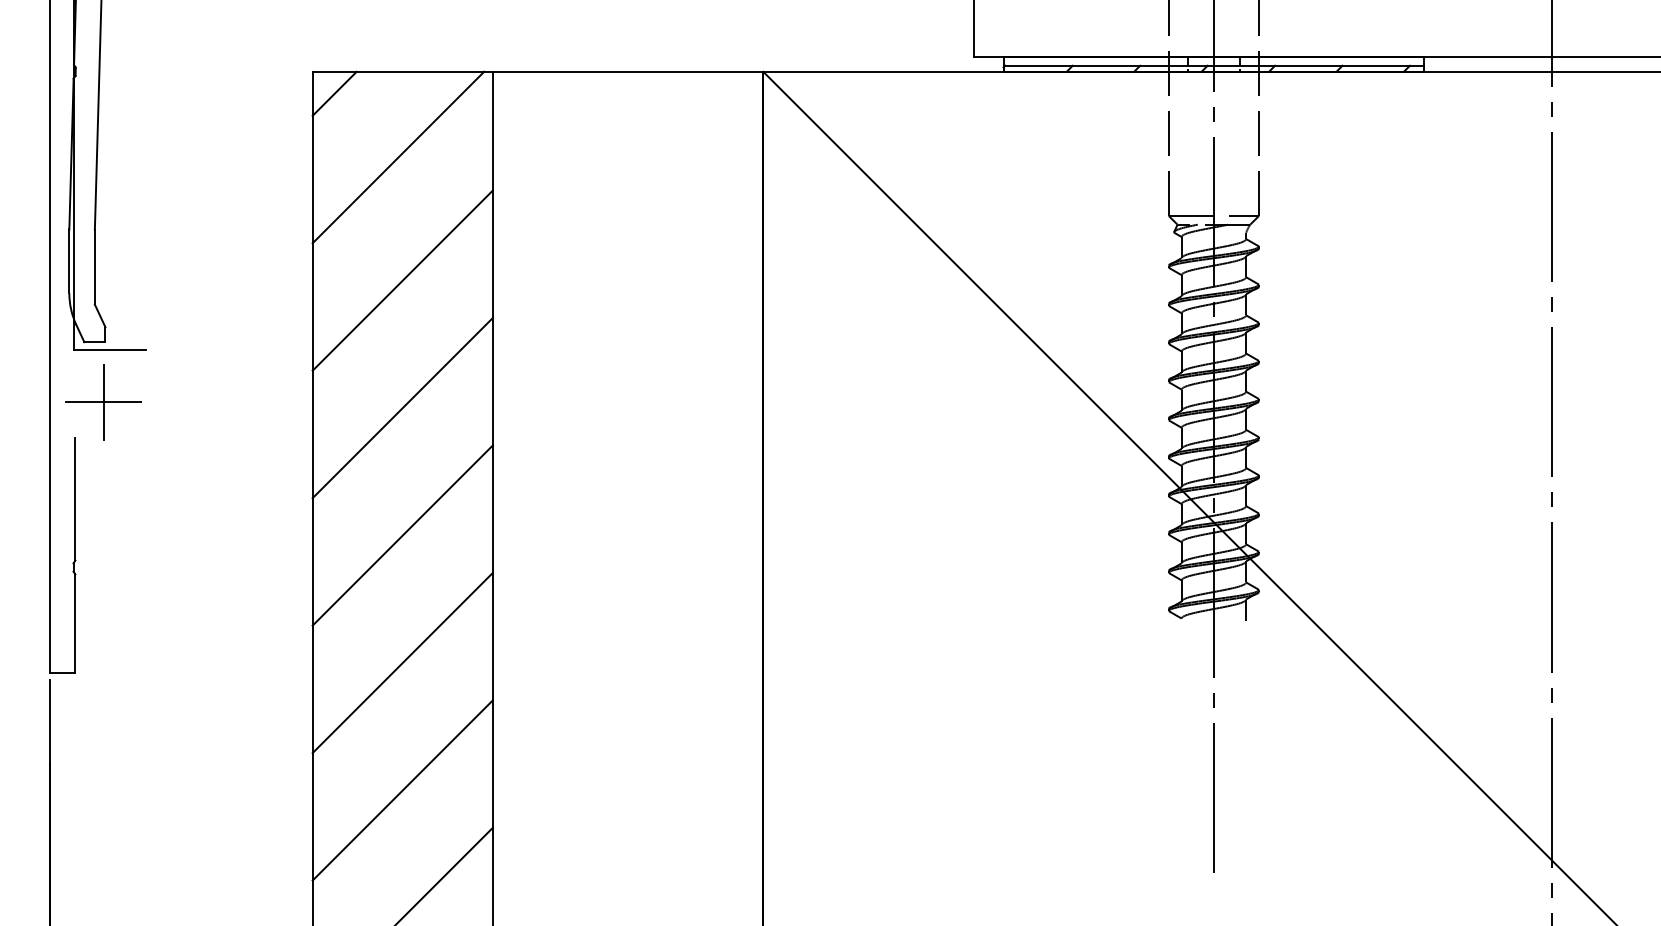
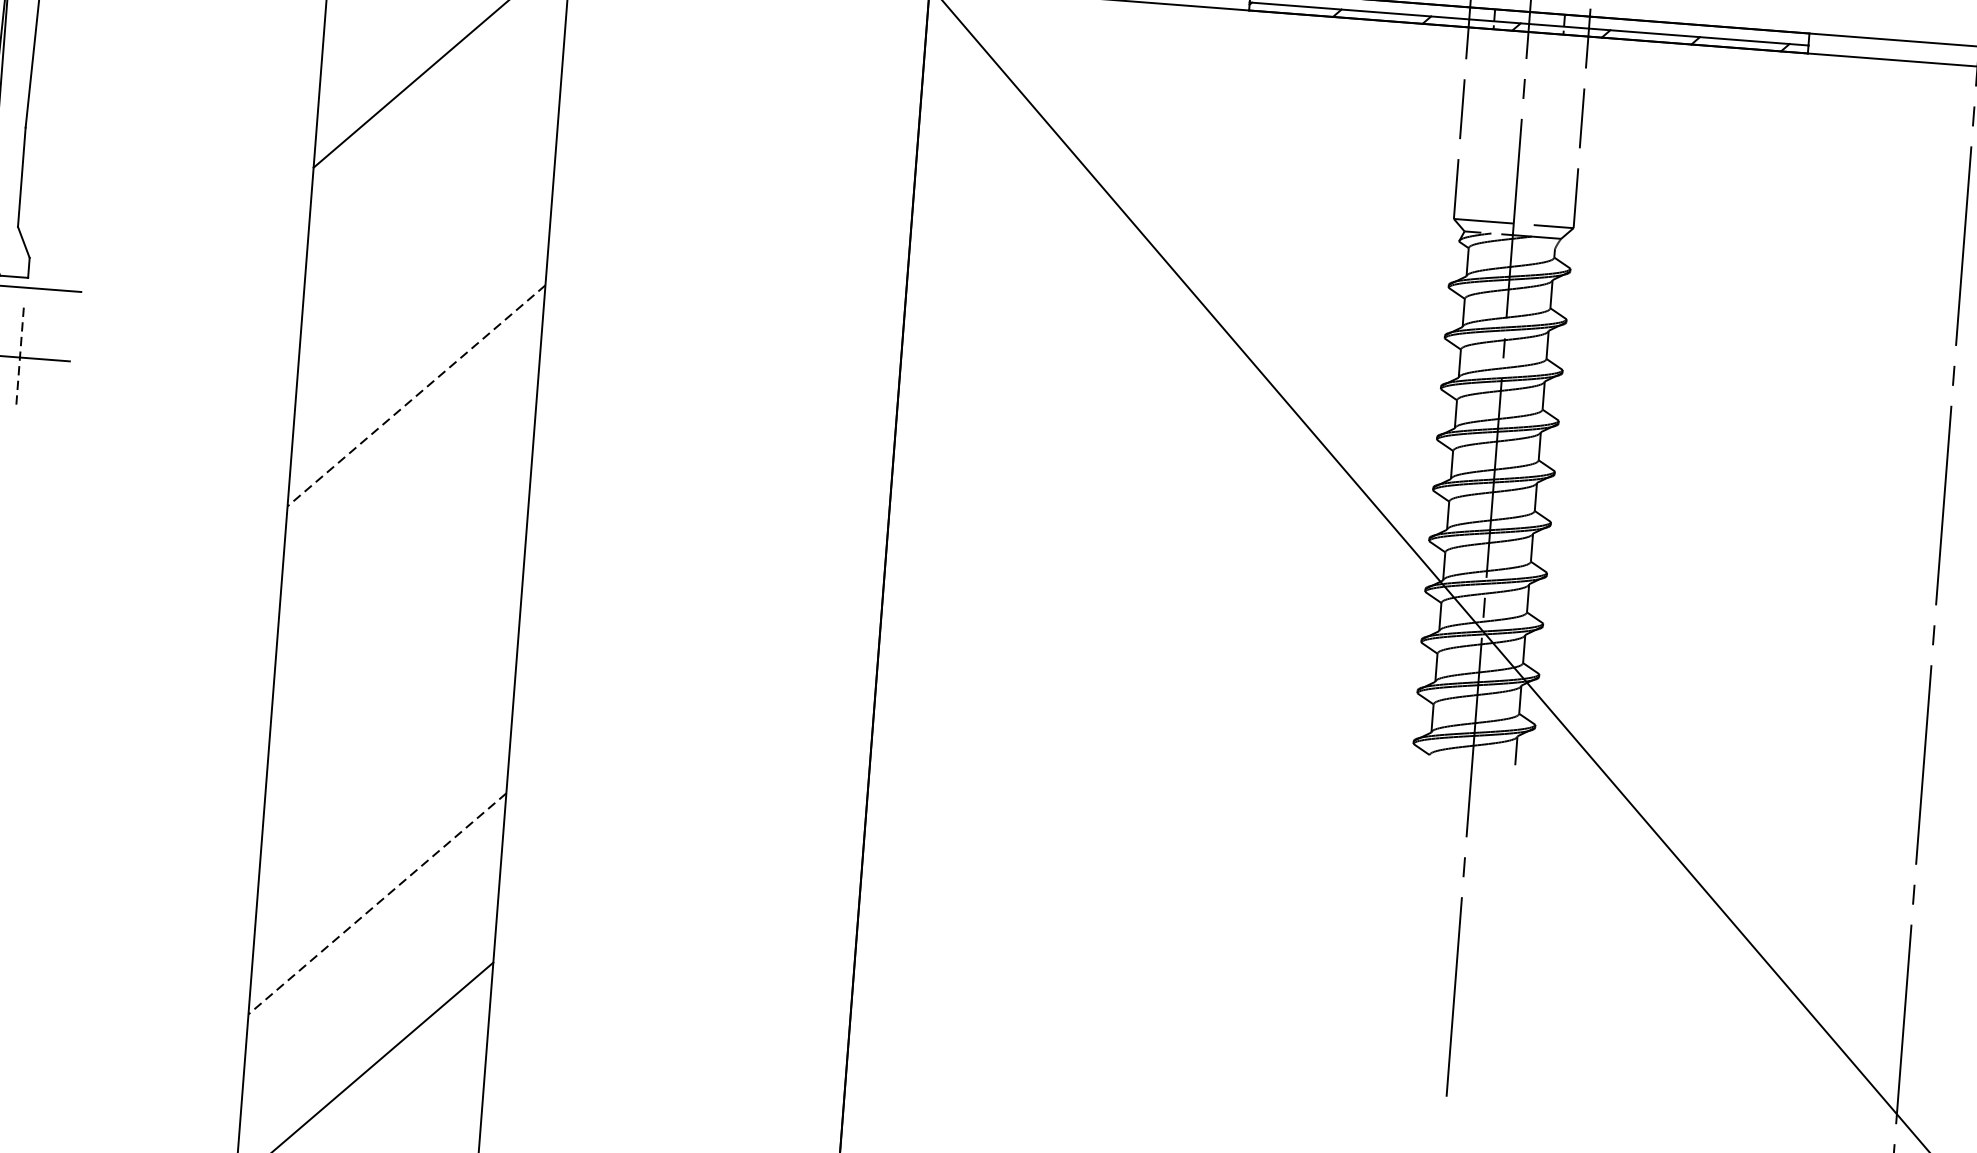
line: (402, 280) -> (429, 226), removed
line: (103, 402) -> (19, 357), solid -> dashed
line: (402, 408) -> (416, 396), solid -> dashed
line: (402, 535) -> (403, 565), removed
line: (402, 662) -> (390, 733), removed
line: (402, 790) -> (377, 903), solid -> dashed

